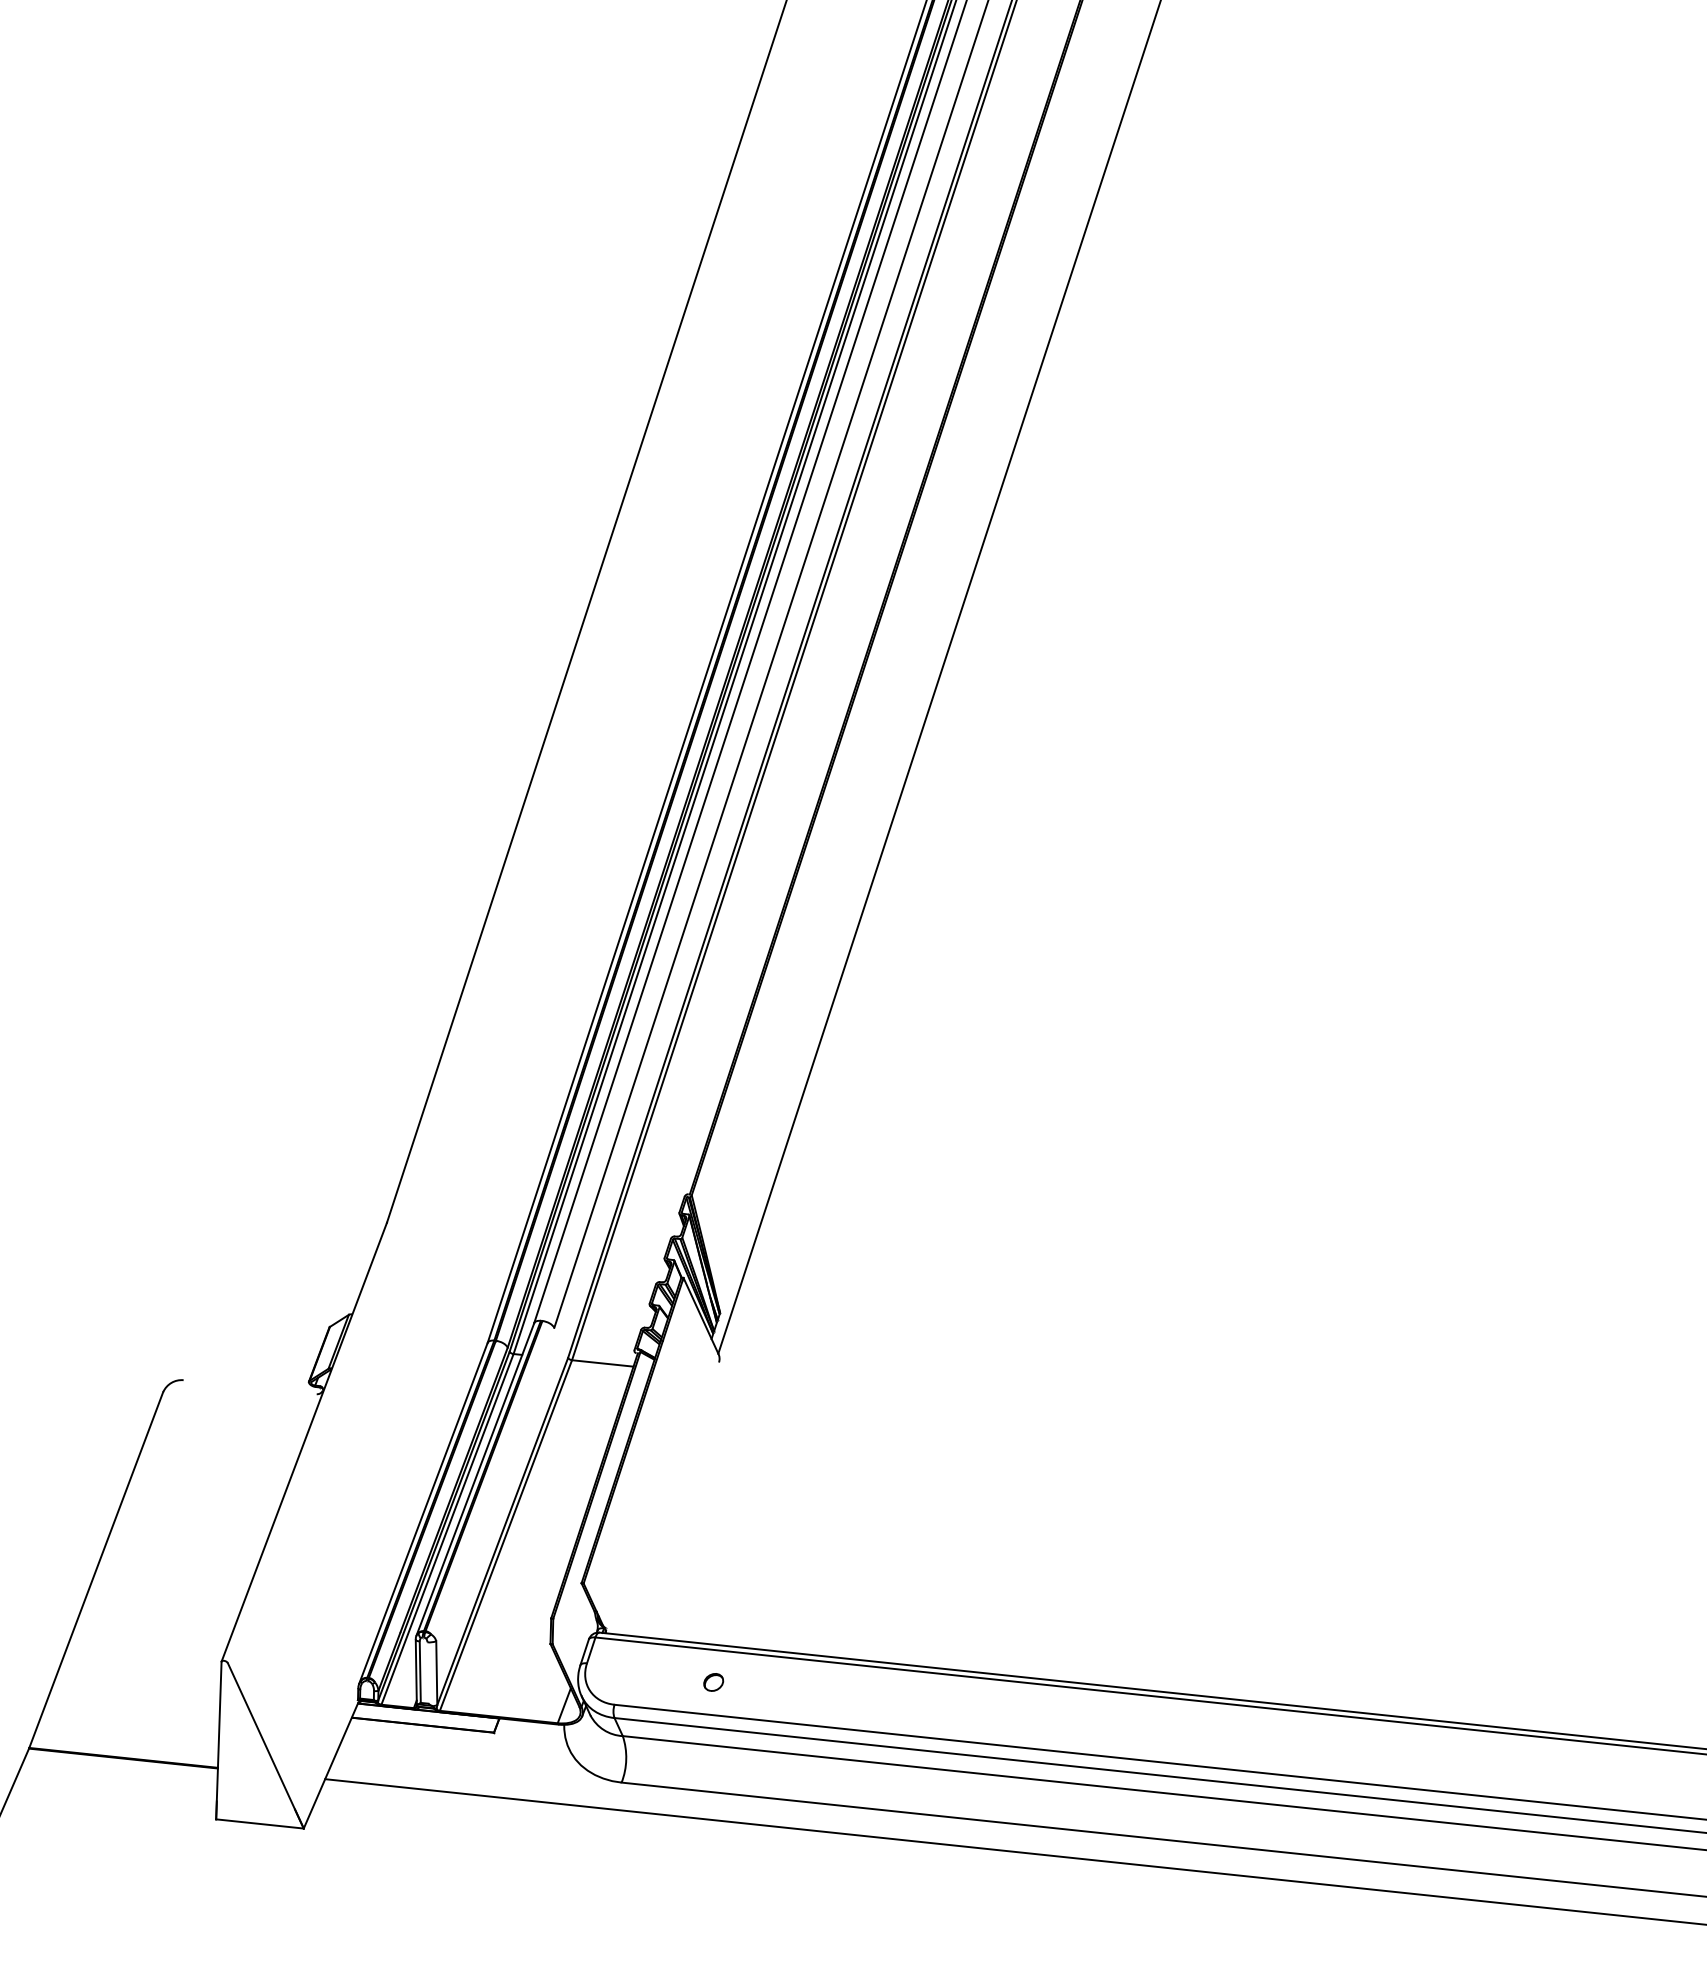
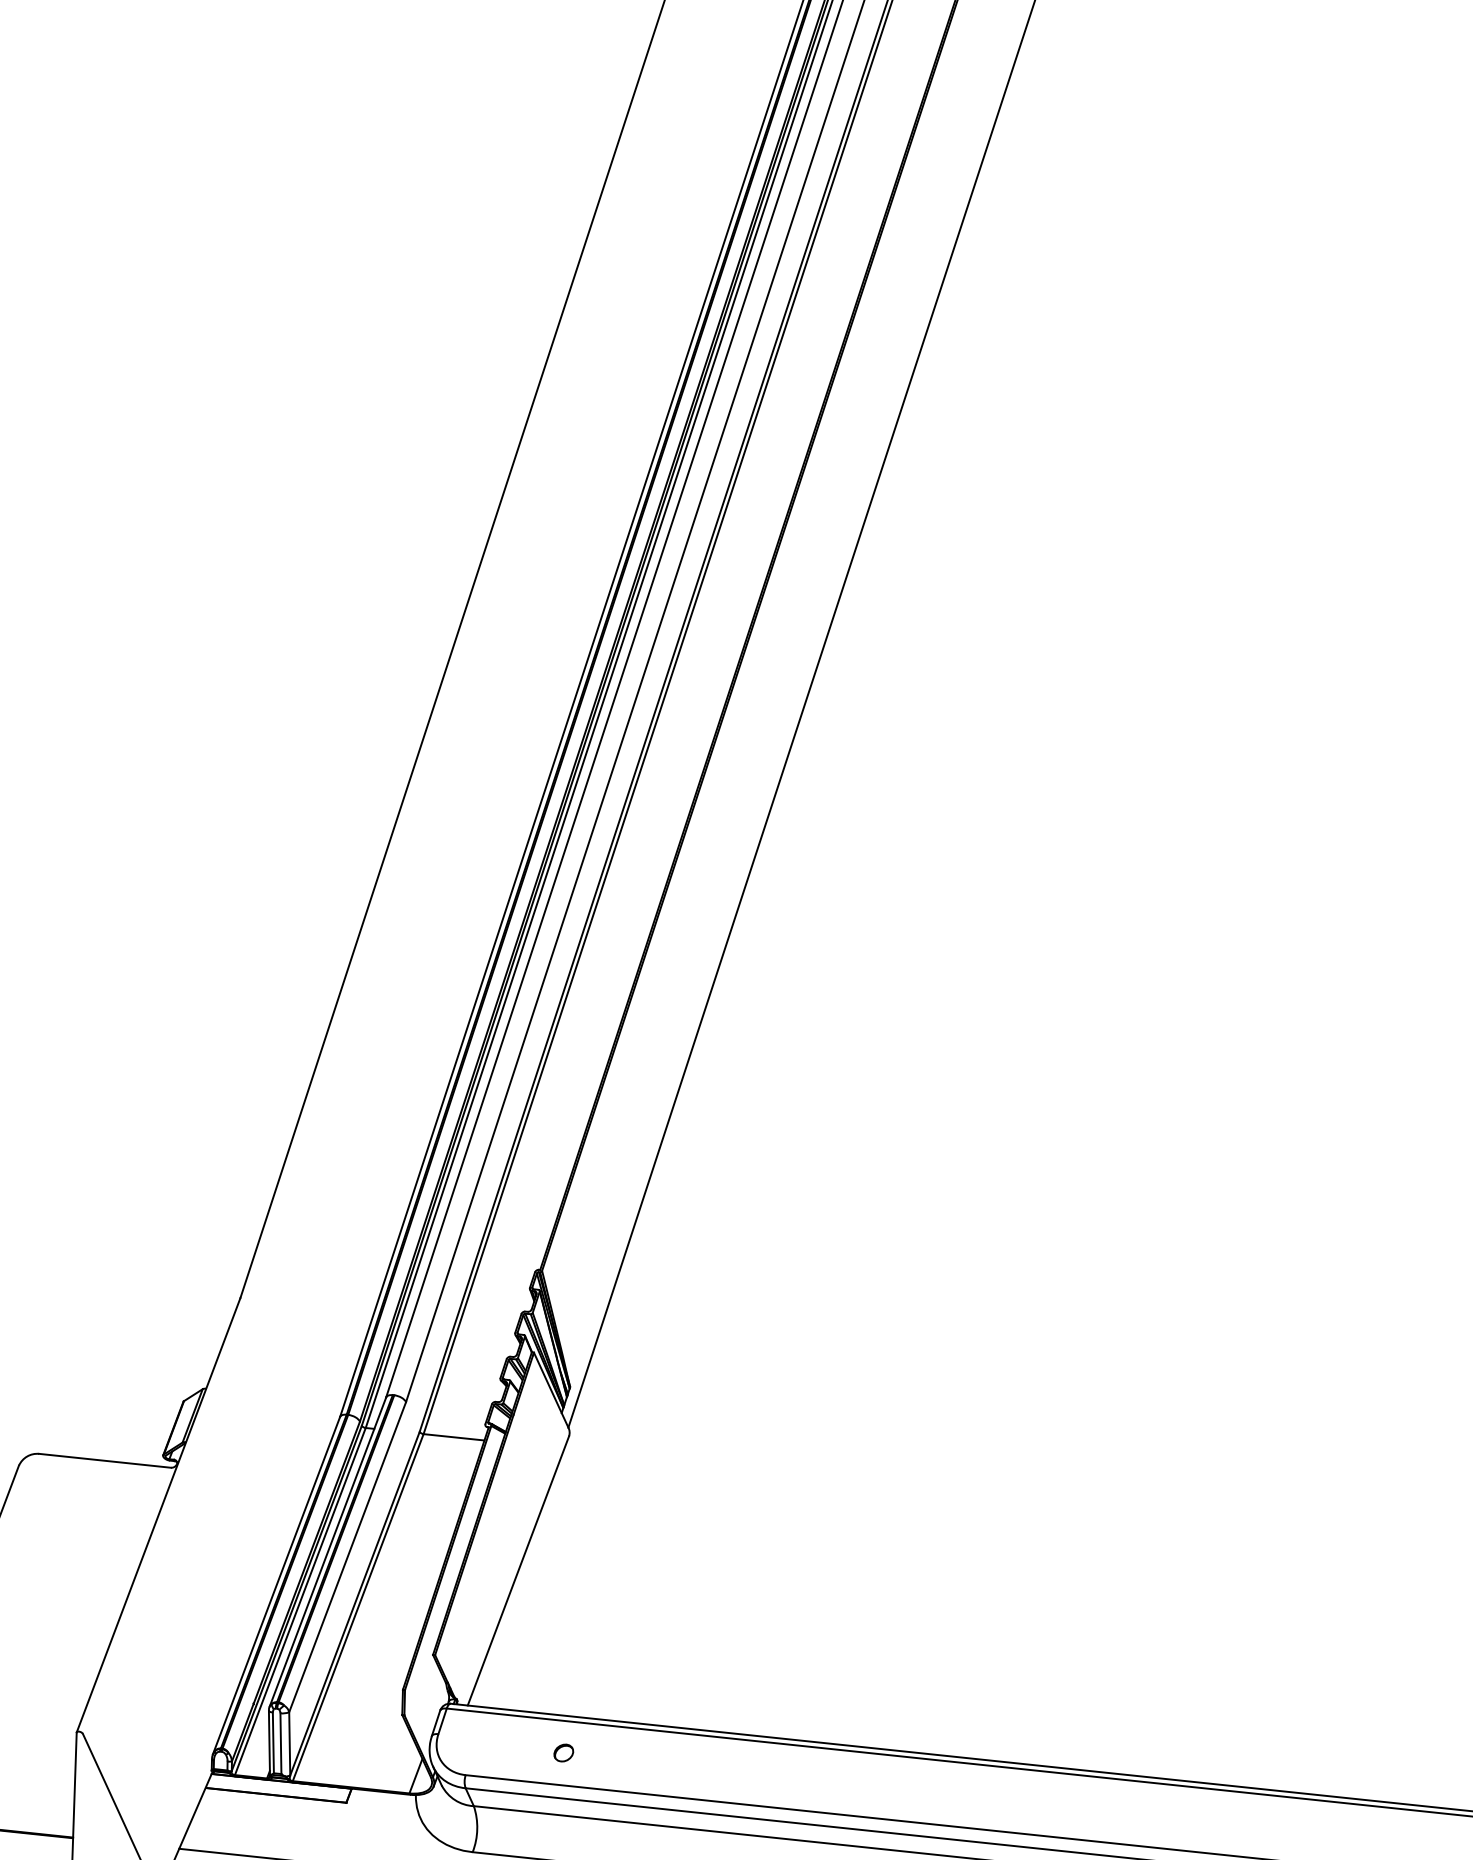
line: (249, 1387) -> (104, 1461), added
line: (495, 1484) -> (347, 1557), added
line: (667, 1498) -> (518, 1570), added
line: (427, 1672) -> (280, 1743), added

